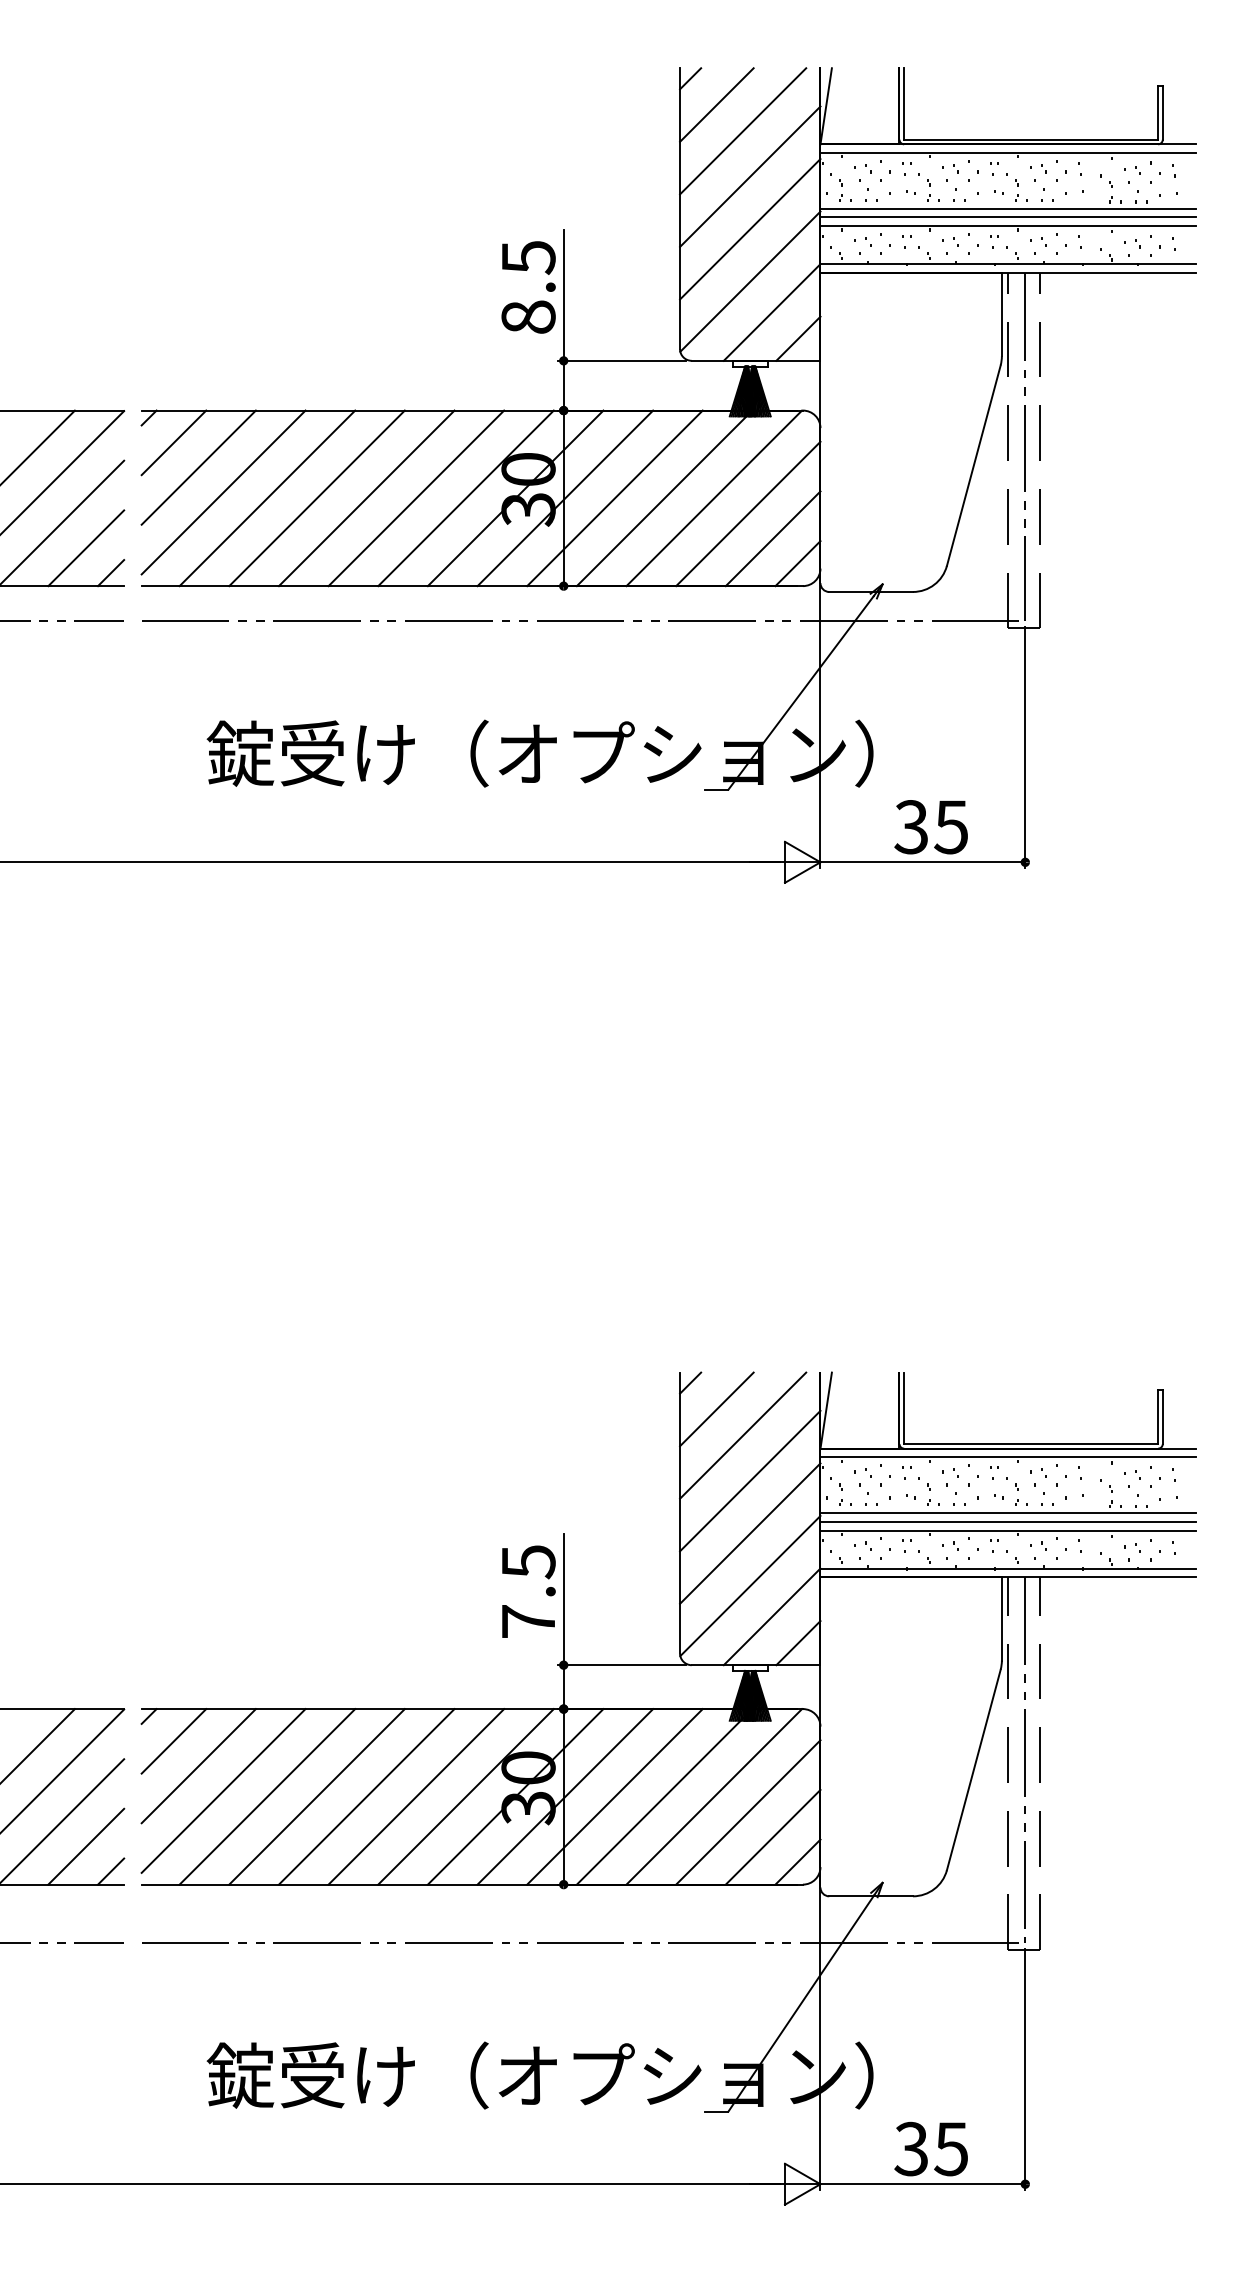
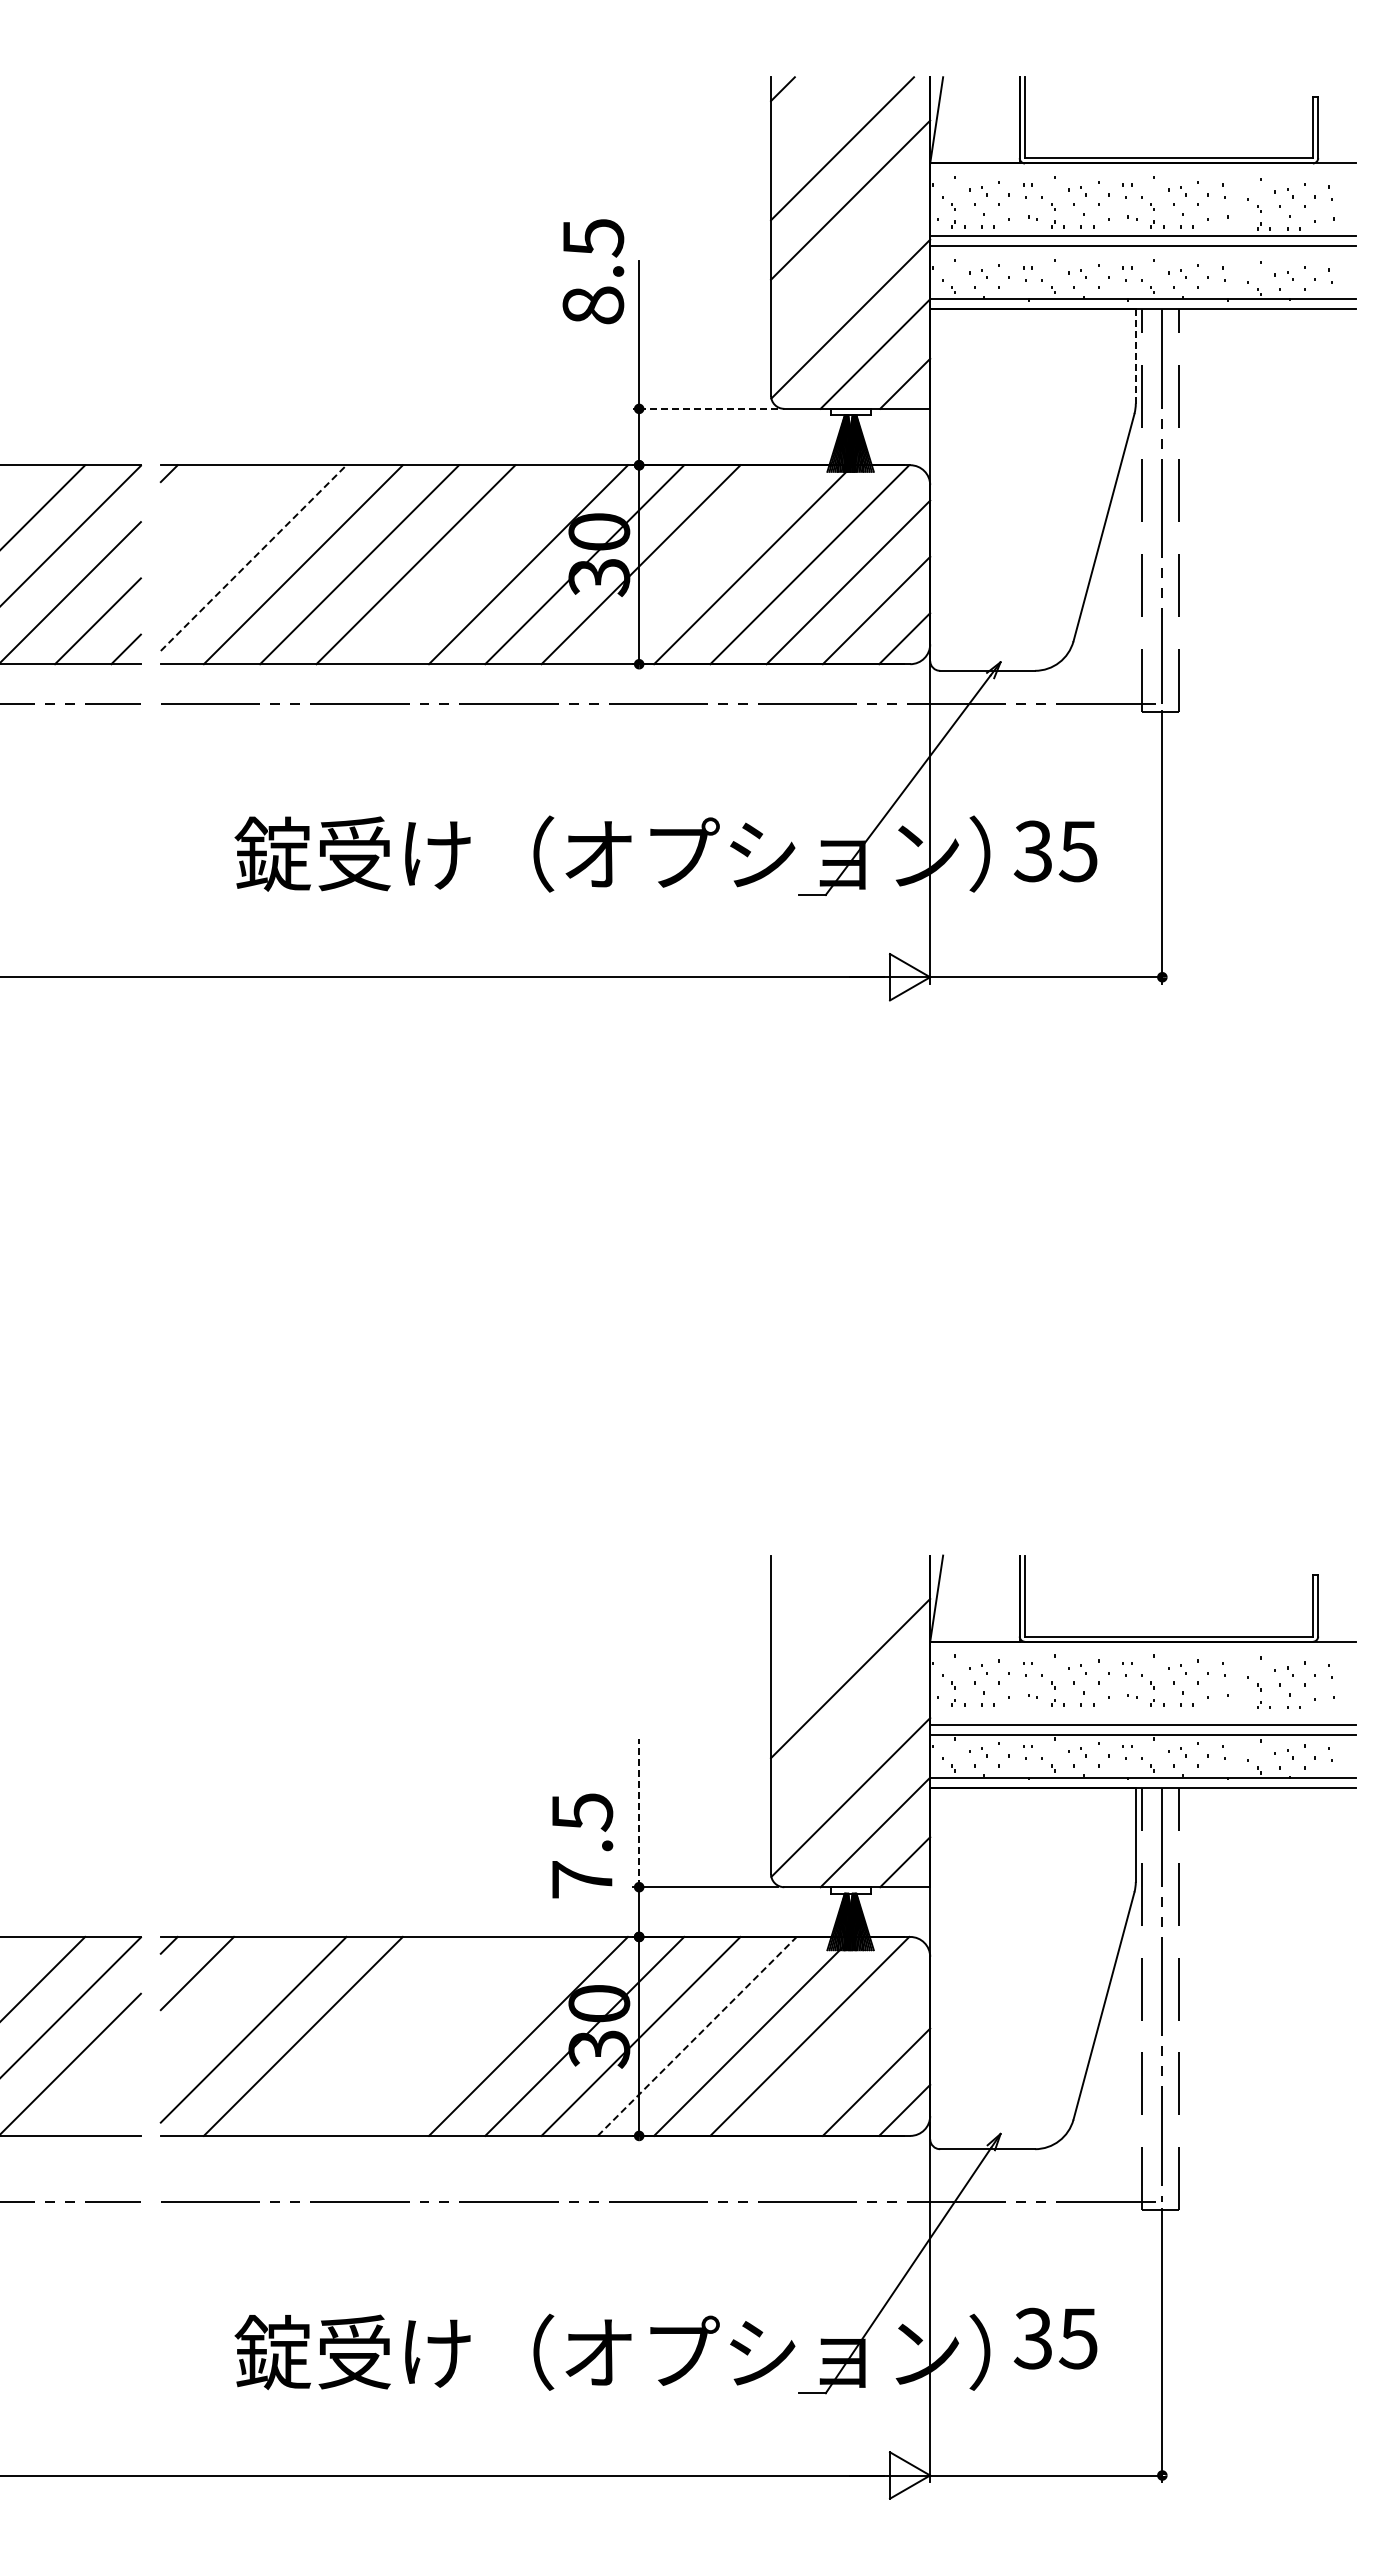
line: (716, 104) -> (812, 118), removed
line: (1008, 153) -> (1143, 173), removed
line: (1008, 226) -> (1143, 256), removed
line: (750, 229) -> (850, 259), removed
text: (528, 287) -> (593, 271), moved
line: (1001, 315) -> (1135, 357), solid -> dashed
line: (622, 360) -> (705, 408), solid -> dashed
line: (174, 442) -> (197, 501), removed
line: (198, 467) -> (225, 529), removed
line: (224, 491) -> (254, 557), solid -> dashed
line: (415, 498) -> (471, 564), removed
line: (614, 498) -> (696, 564), removed
text: (931, 827) -> (1055, 851), moved
line: (690, 1383) -> (782, 1567), removed
line: (716, 1409) -> (812, 1597), removed
line: (743, 1435) -> (842, 1626), removed
line: (1008, 1457) -> (1143, 1651), removed
line: (1008, 1512) -> (1143, 1714), removed
line: (750, 1533) -> (850, 1737), removed
text: (528, 1591) -> (582, 1845), moved
line: (564, 1599) -> (639, 1812), solid -> dashed
line: (198, 1766) -> (225, 2001), removed
line: (316, 1796) -> (359, 2035), removed
line: (366, 1796) -> (415, 2035), removed
line: (415, 1796) -> (471, 2035), removed
line: (615, 1796) -> (697, 2036), solid -> dashed
line: (748, 1811) -> (848, 2053), removed
line: (85, 1846) -> (97, 2092), removed
line: (110, 1871) -> (125, 2120), removed
text: (931, 2148) -> (1055, 2338), moved

